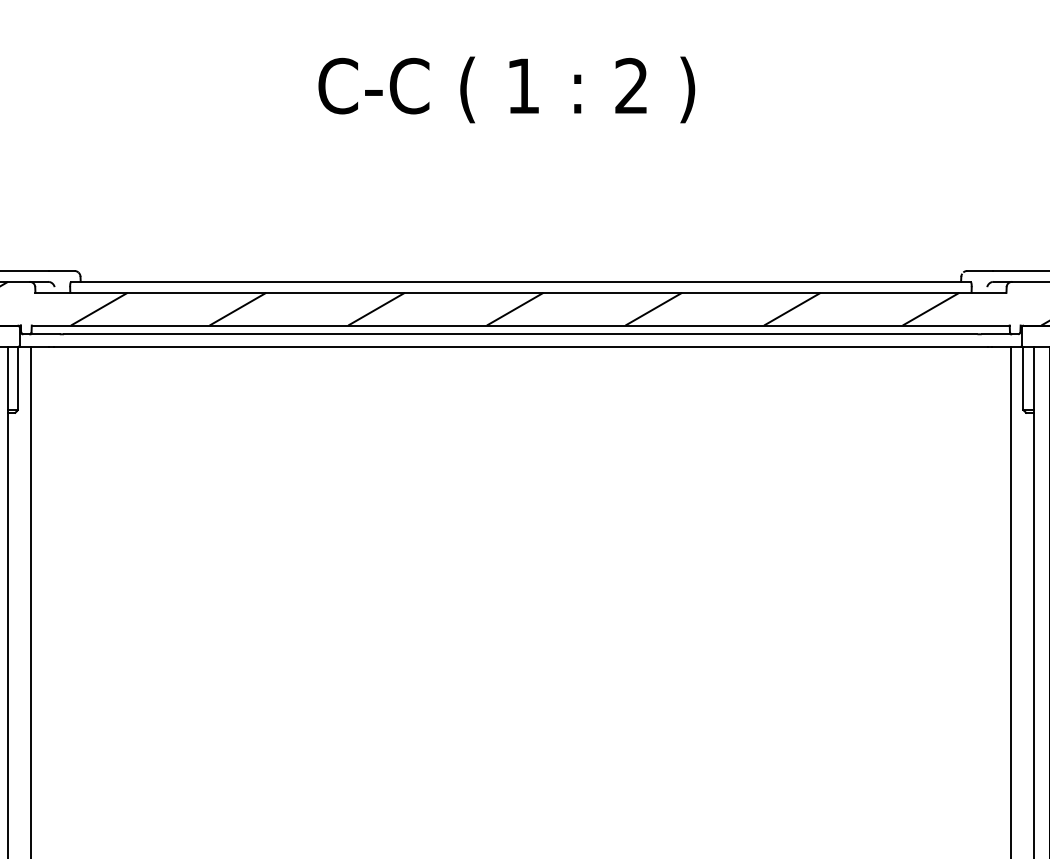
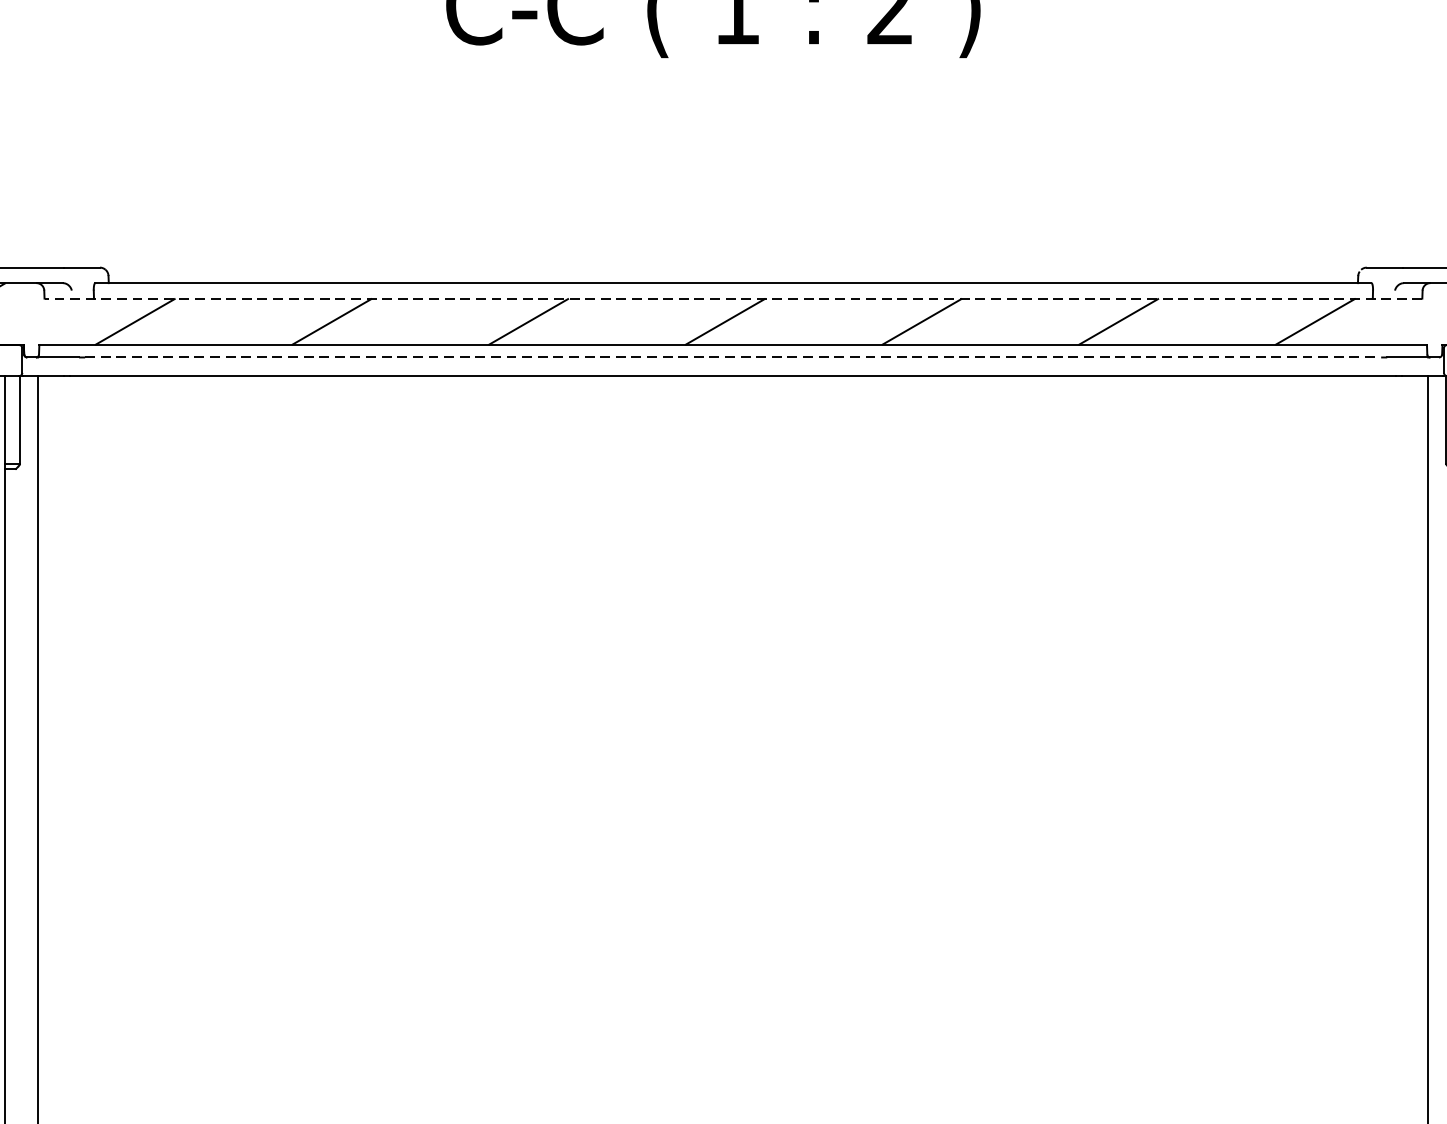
line: (520, 292) -> (732, 298), solid -> dashed
line: (520, 334) -> (732, 357), solid -> dashed

